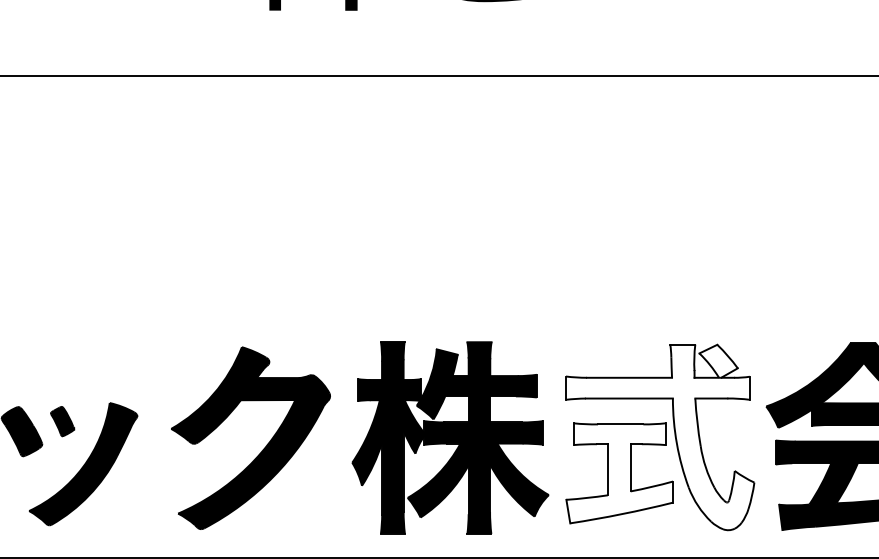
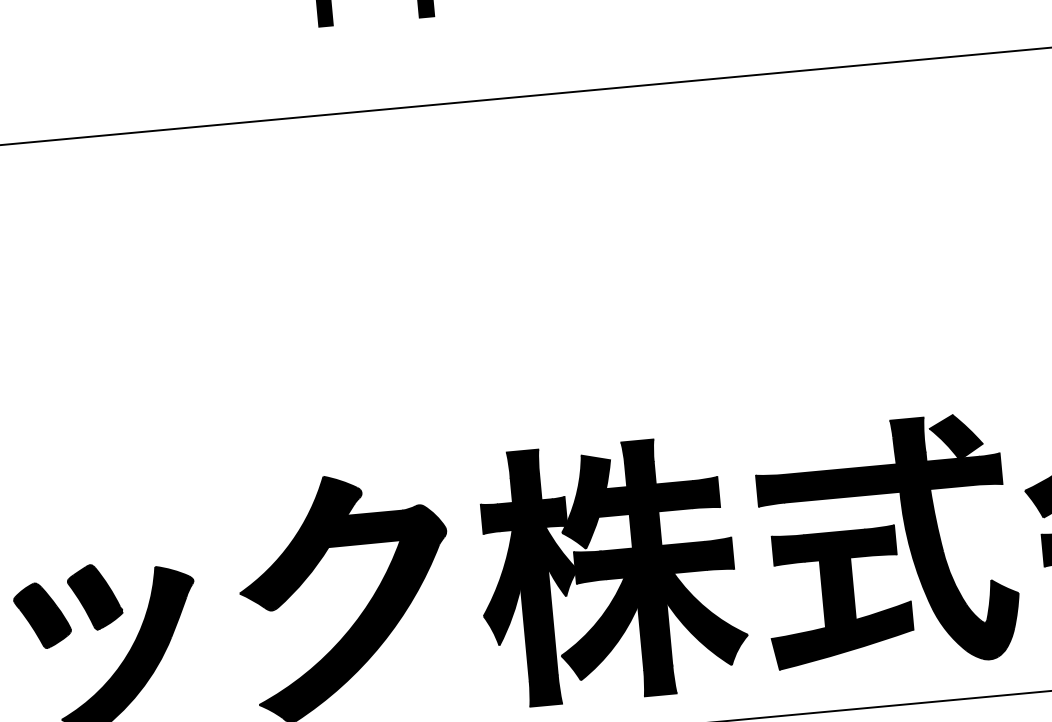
part: (62, 421) -> (94, 597), size x1.67
fill: (659, 437) -> (887, 545), added
fill: (619, 473) -> (838, 597), added

